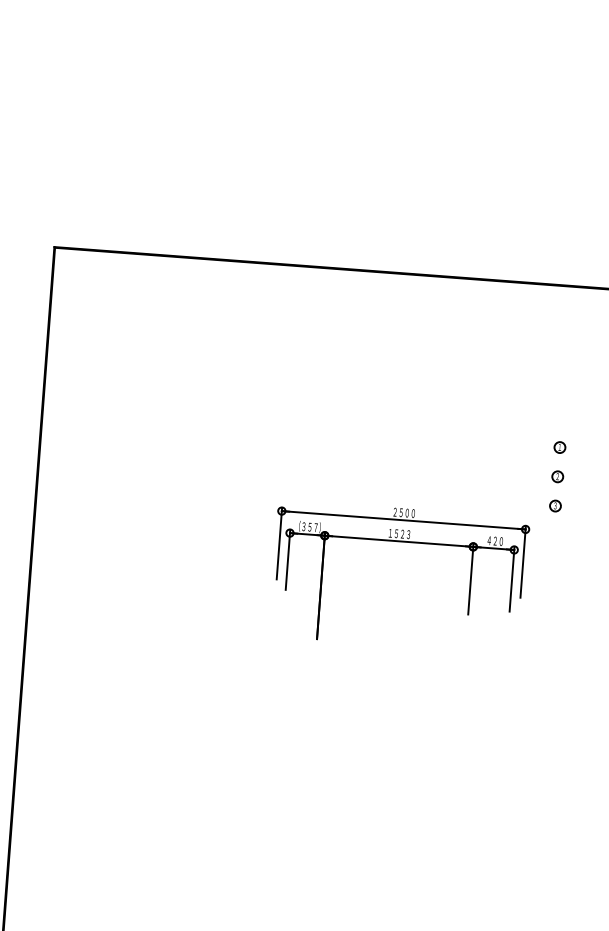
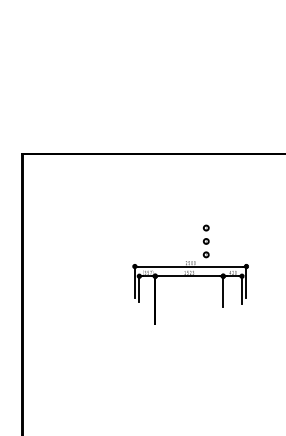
part: (556, 476) -> (205, 241), moved

